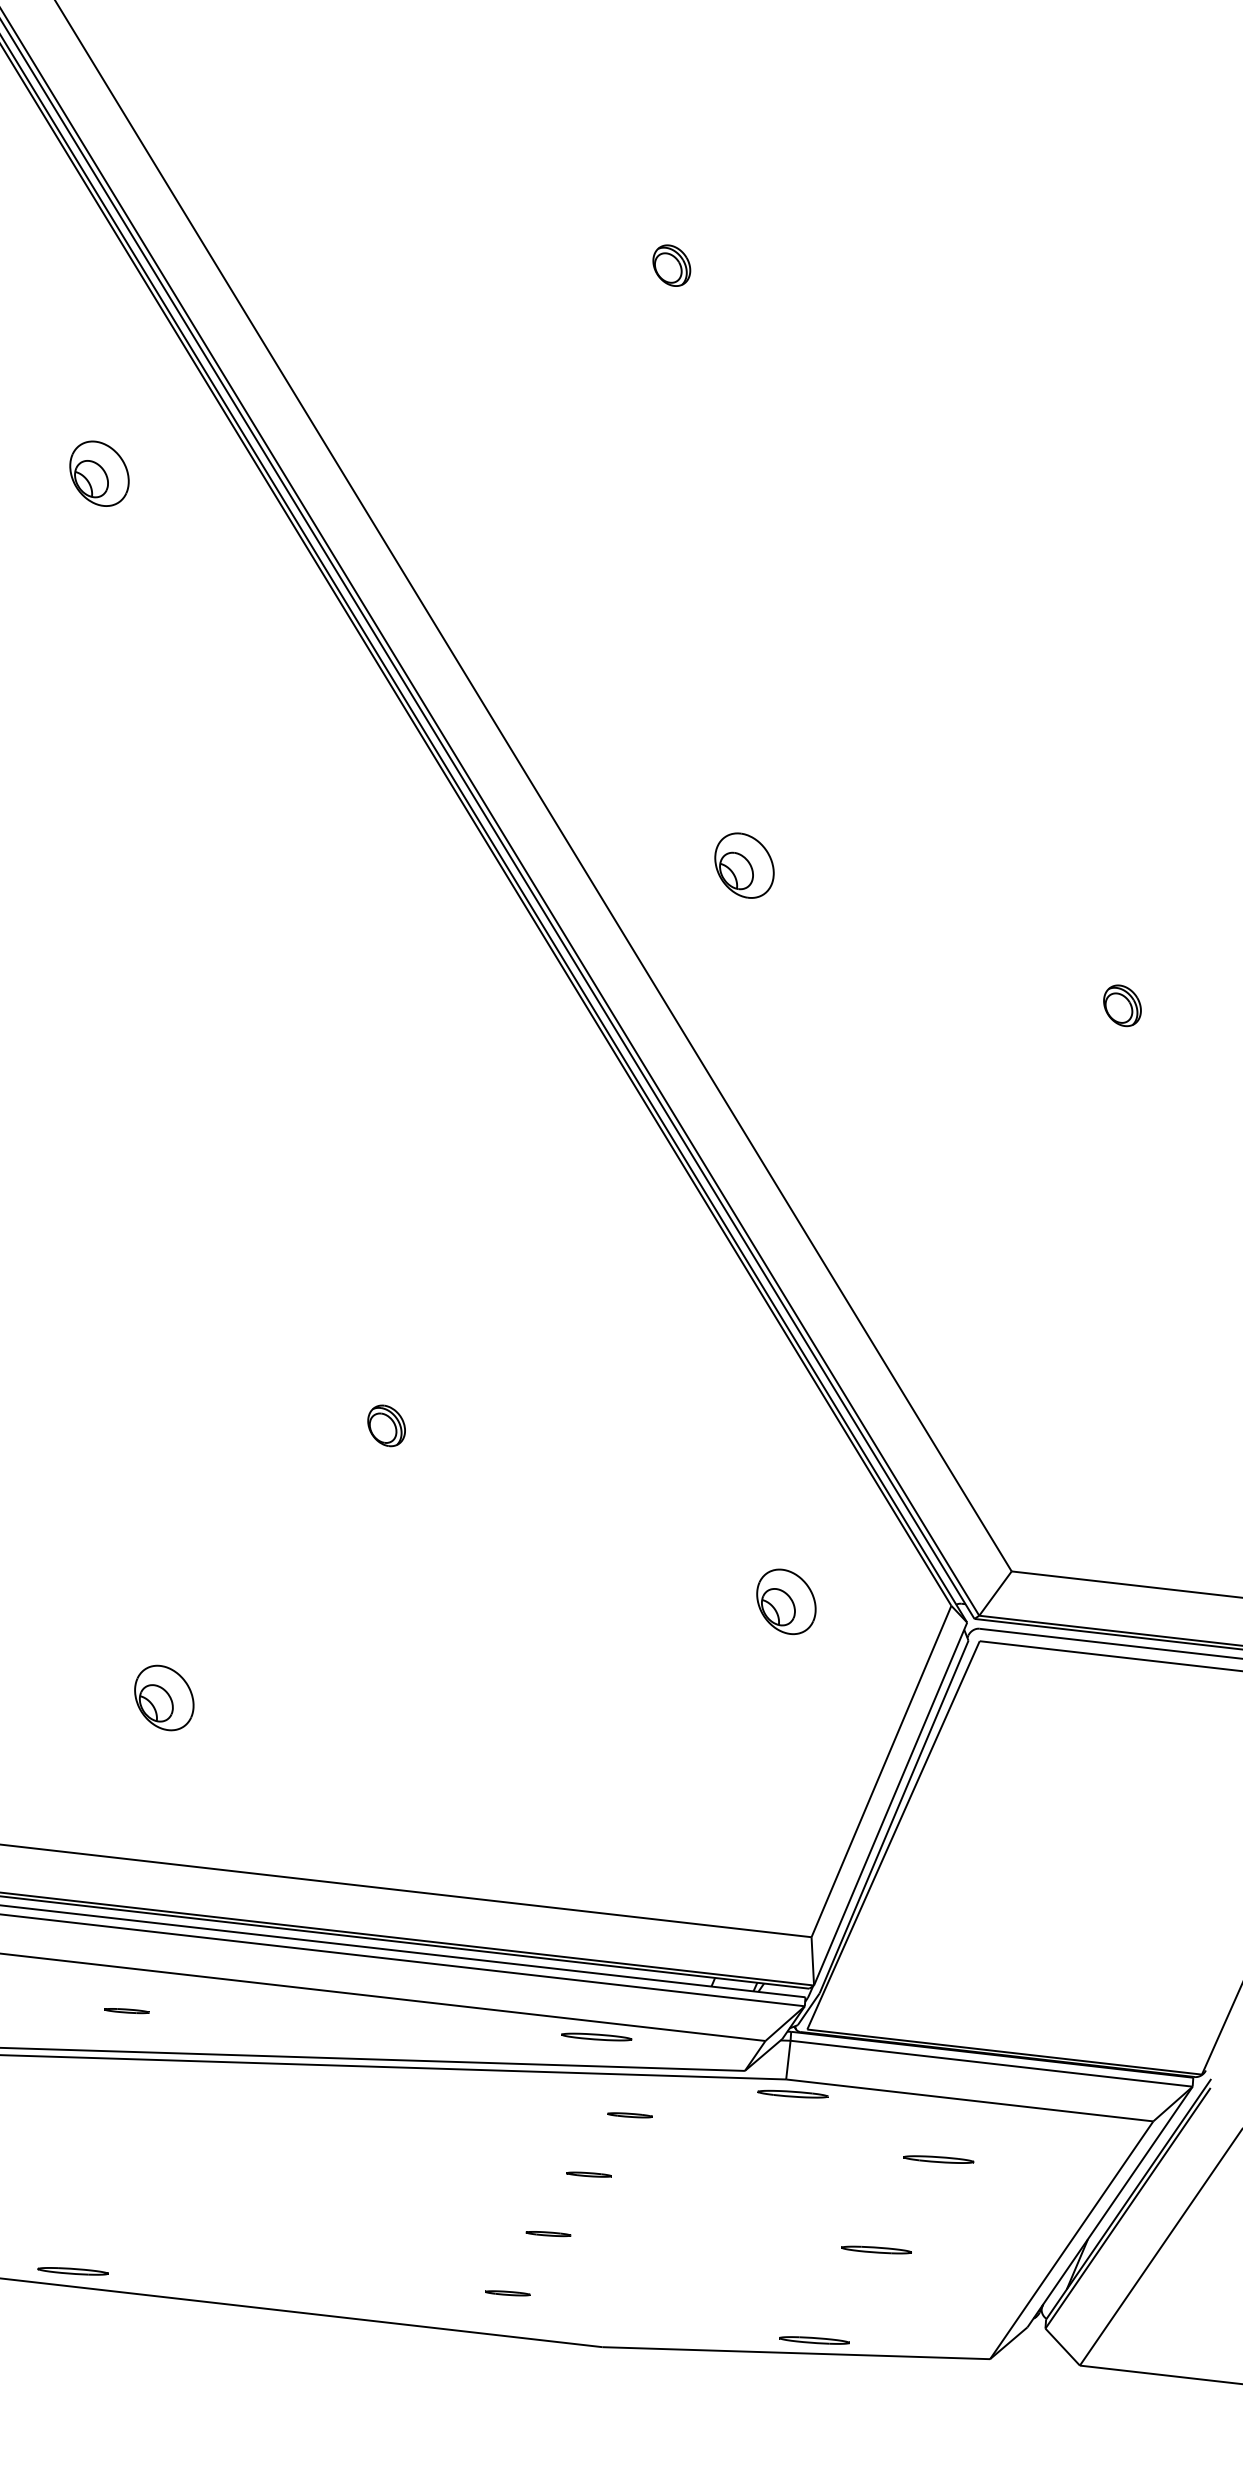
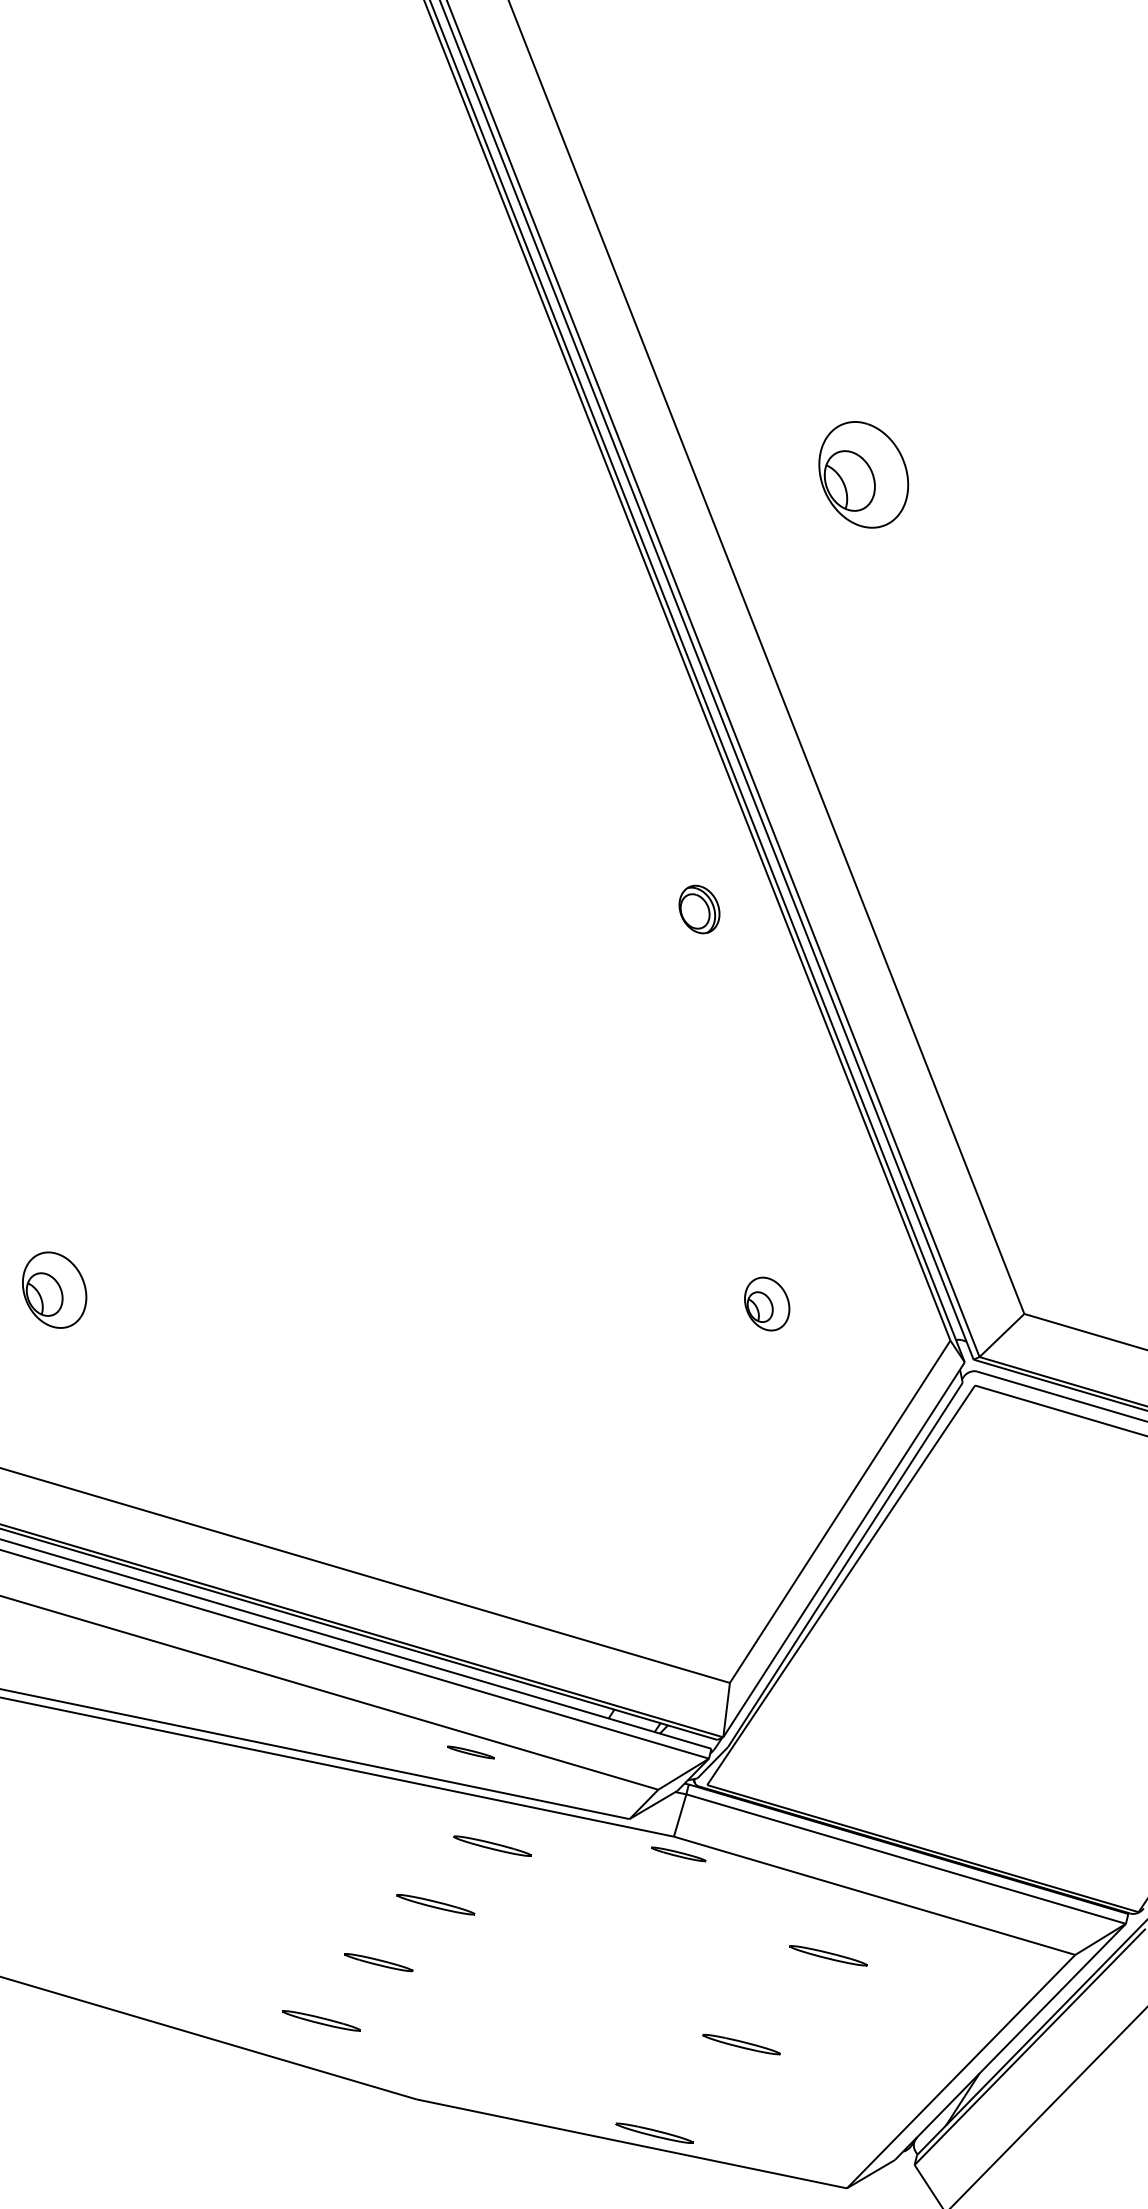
part: (744, 865) -> (863, 474), size x1.4
part: (386, 1425) -> (699, 909), moved
part: (786, 1601) -> (767, 1303), size x0.7
part: (596, 2036) -> (470, 1751), size x0.6
part: (792, 2093) -> (678, 1853), size x0.7
part: (629, 2115) -> (492, 1846), size x1.6
part: (588, 2174) -> (434, 1904), size x1.6
part: (548, 2234) -> (378, 1963), size x1.4
part: (507, 2293) -> (321, 2021), size x1.6

